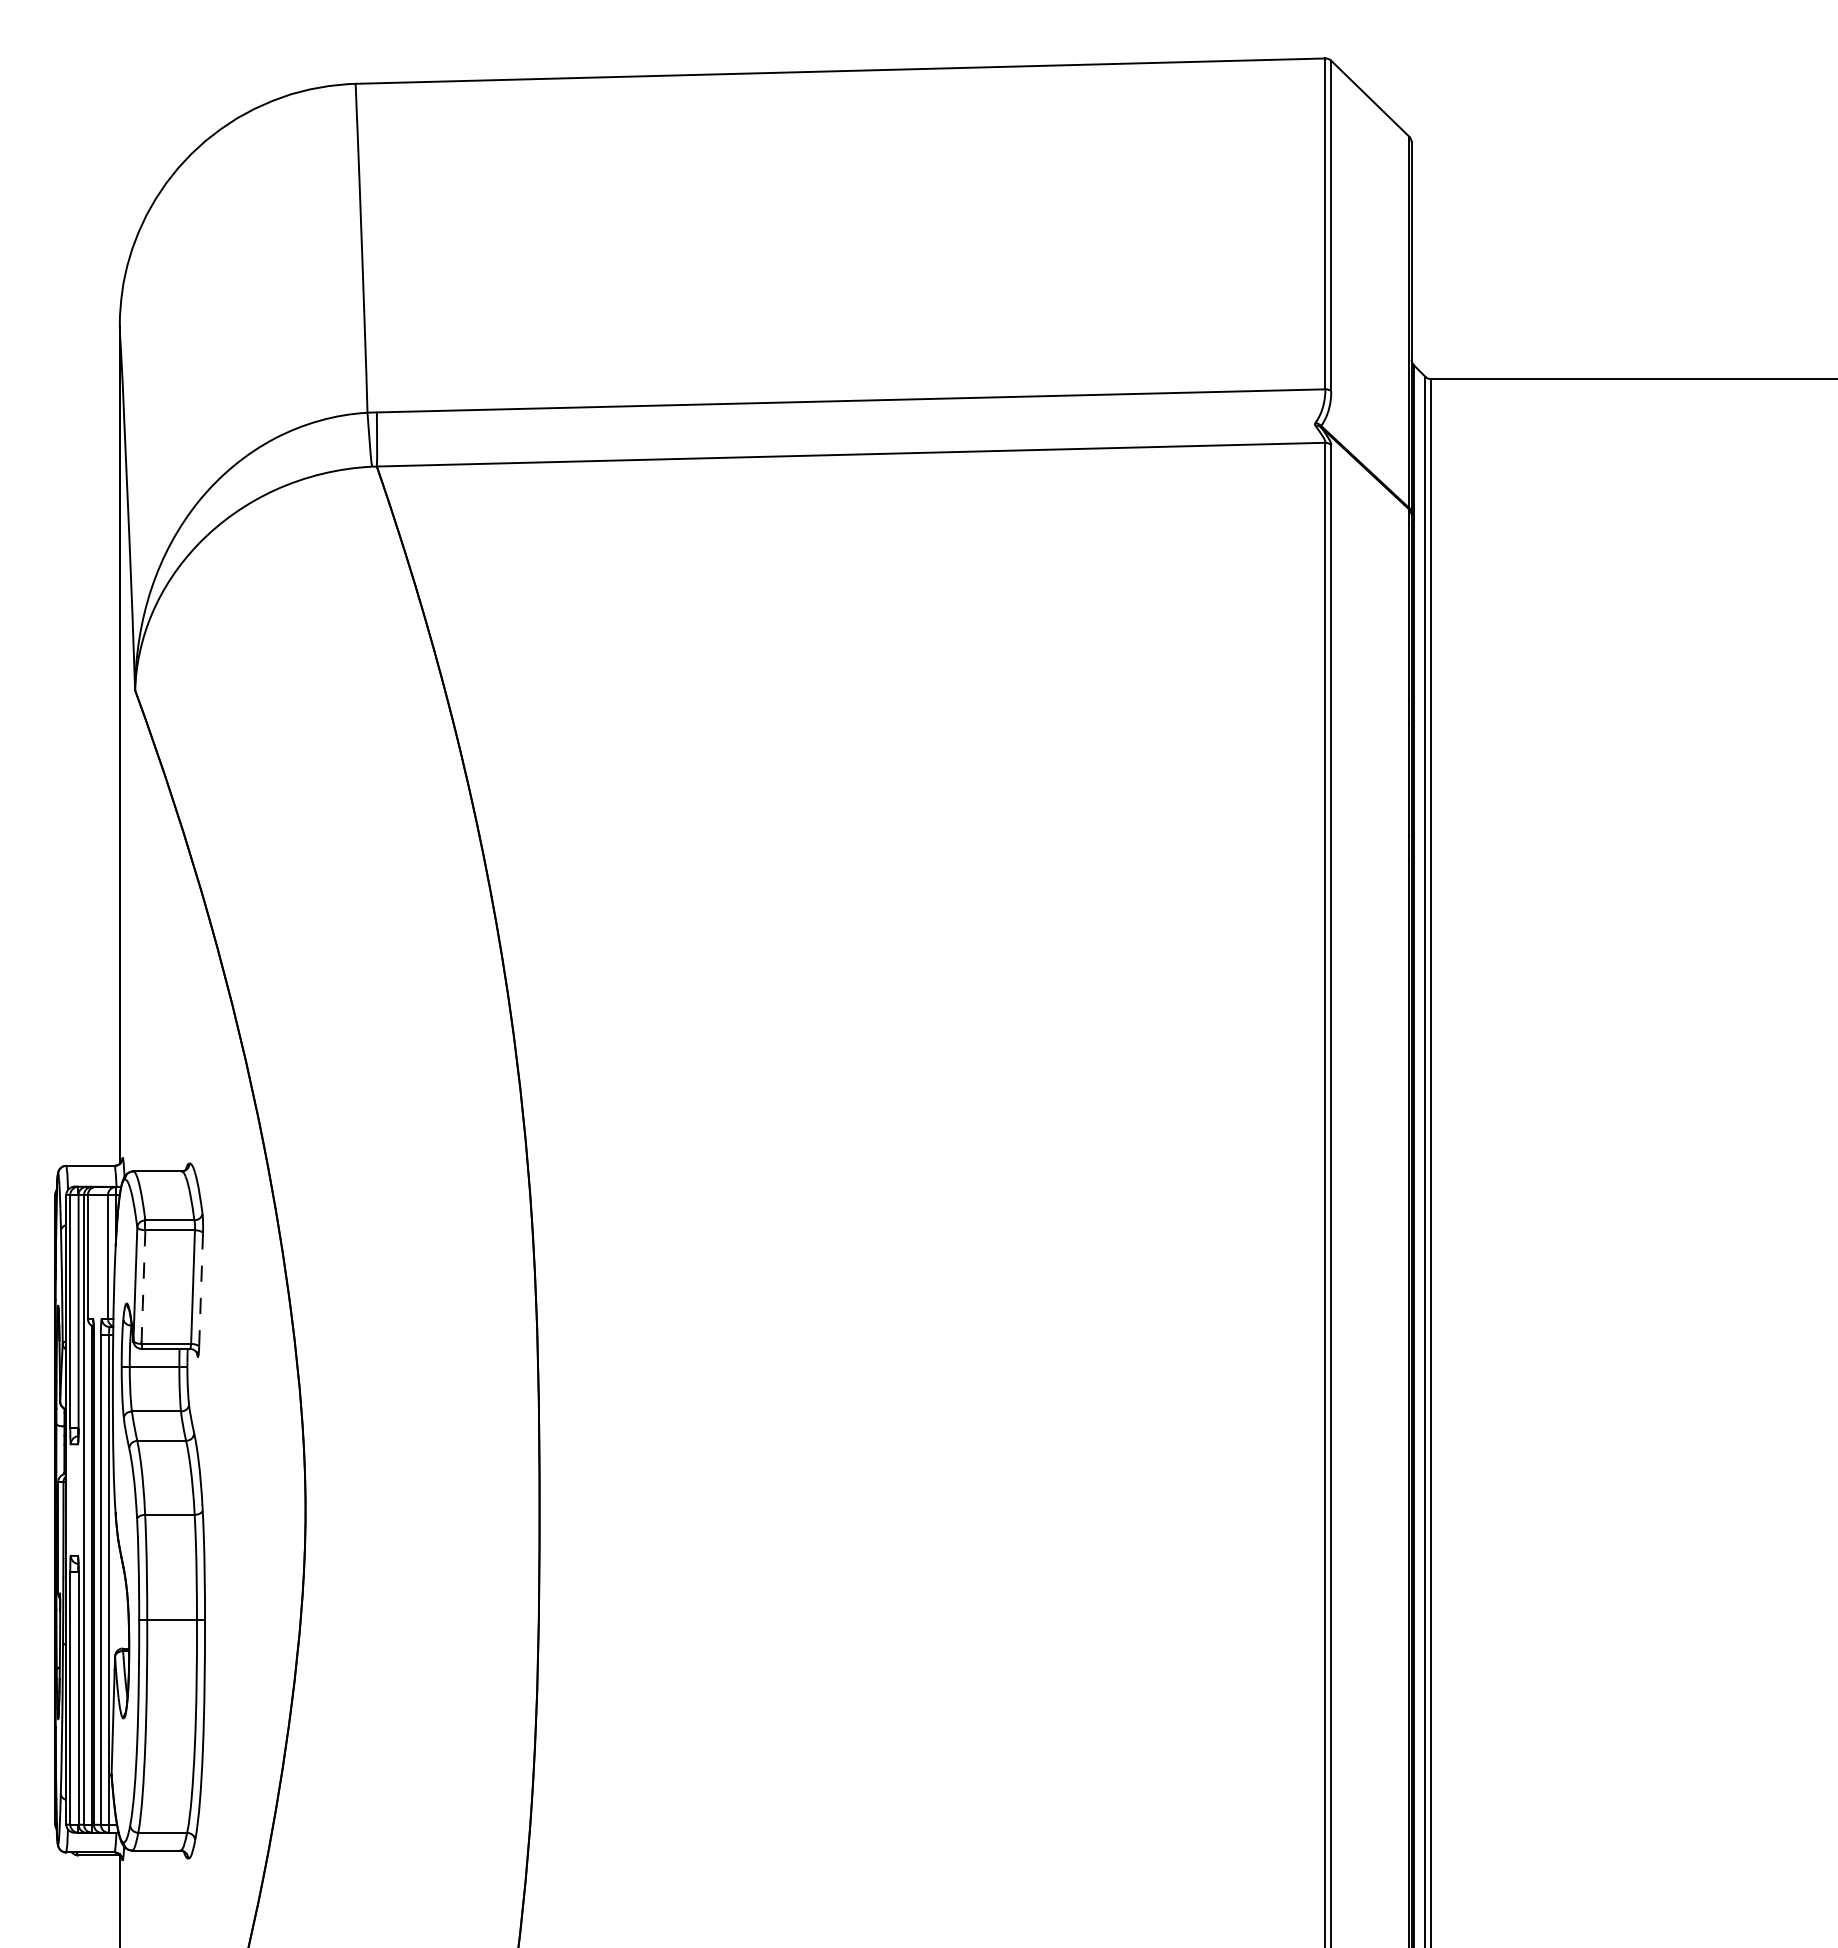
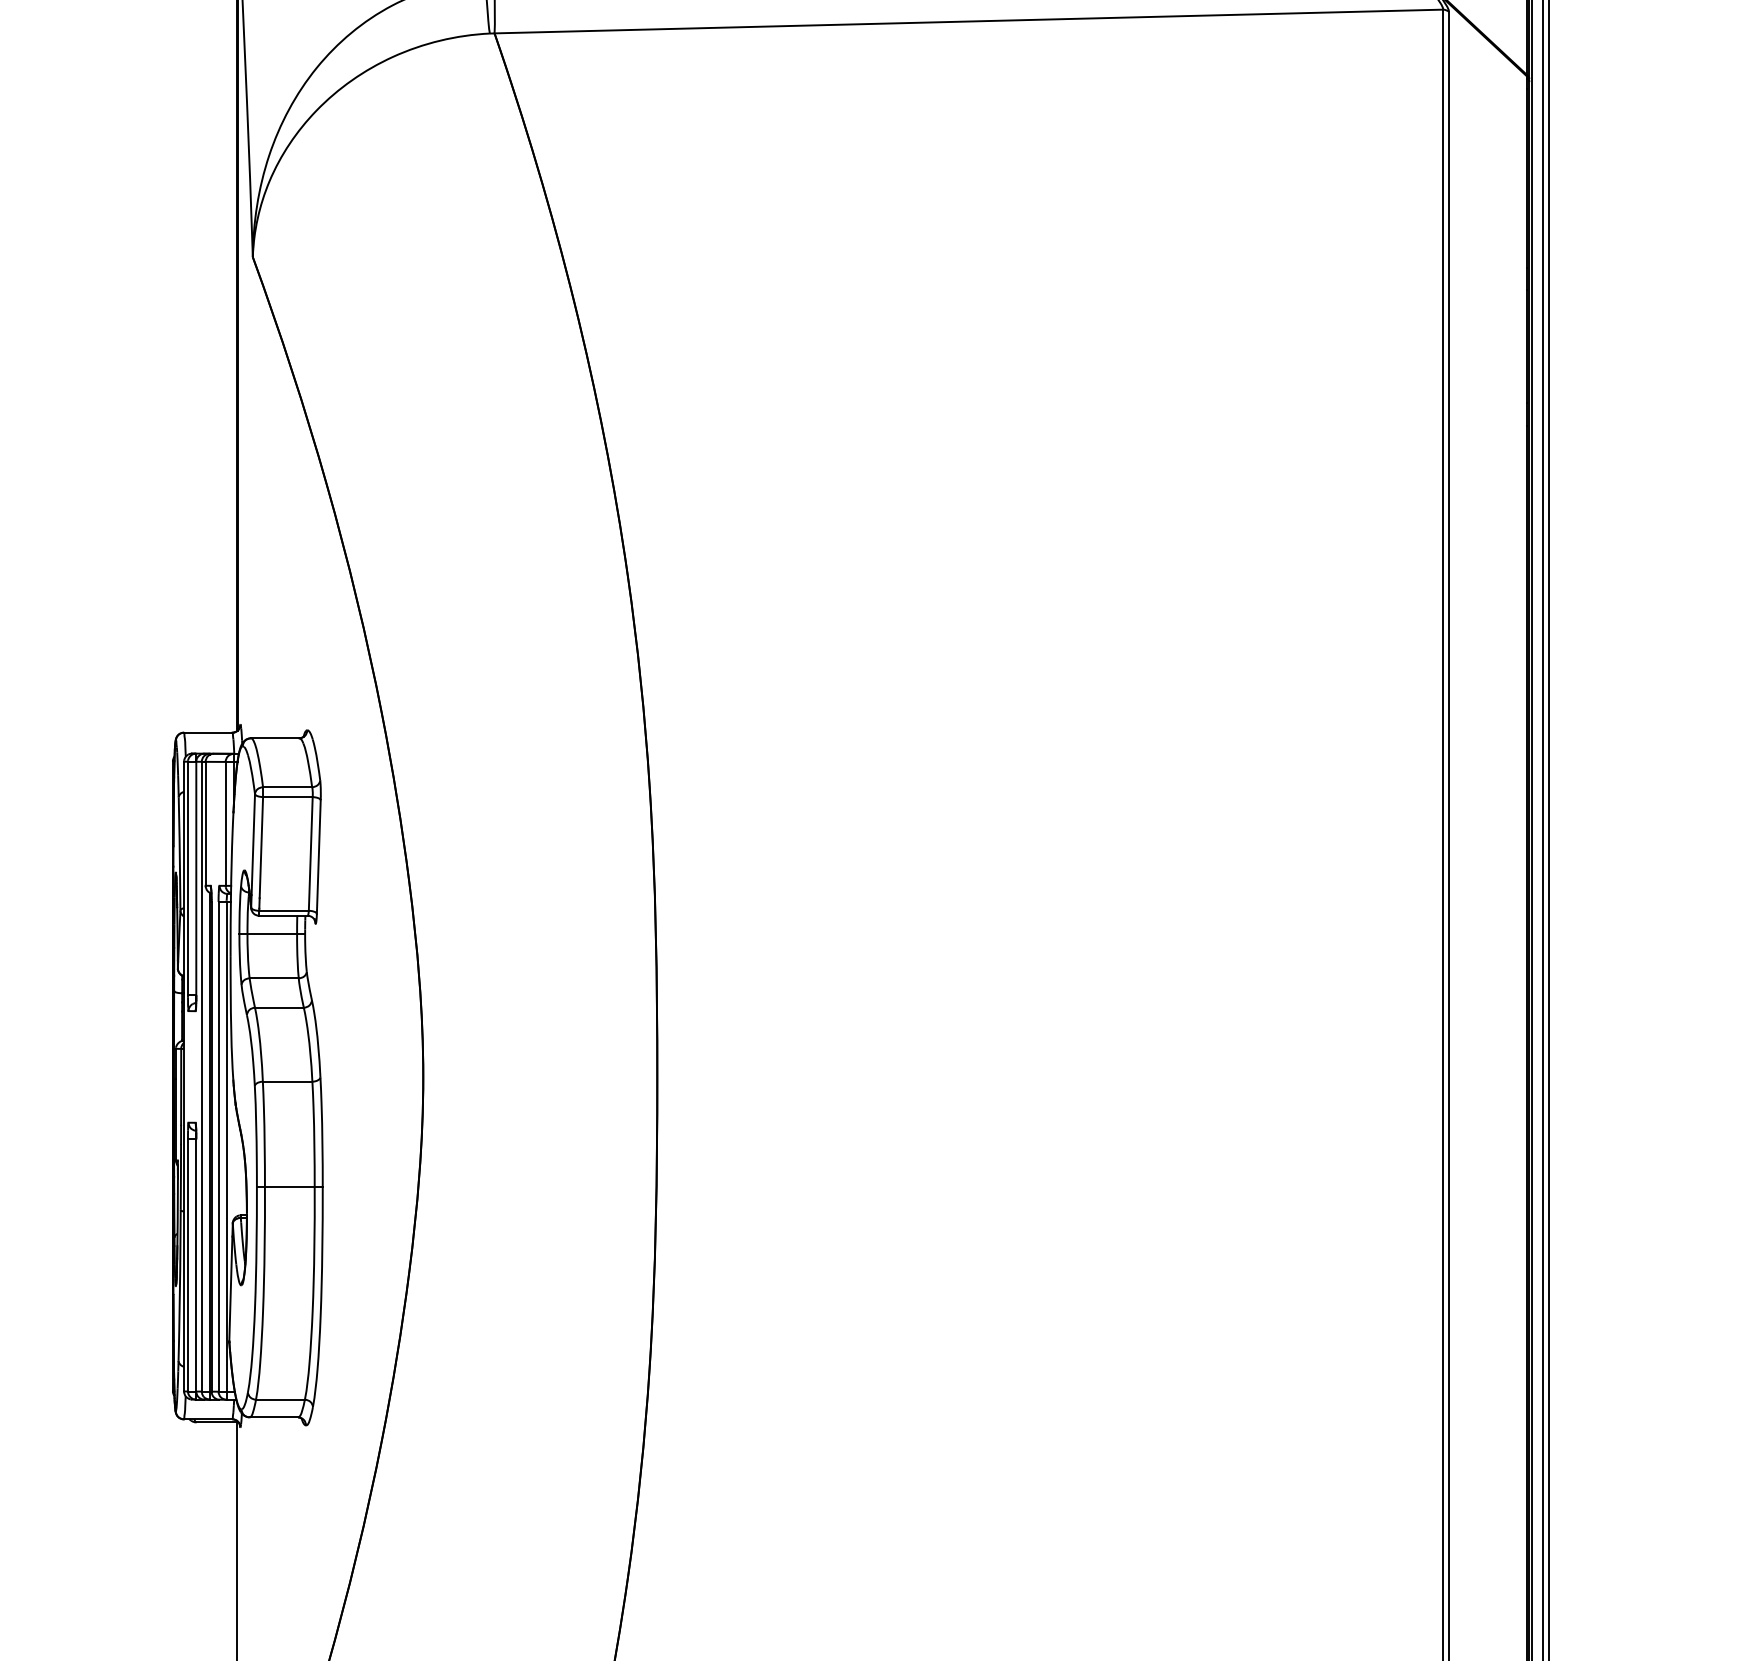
line: (143, 1280) -> (261, 847), dashed -> solid
line: (201, 1290) -> (319, 857), dashed -> solid

